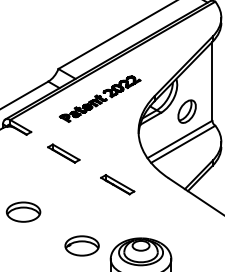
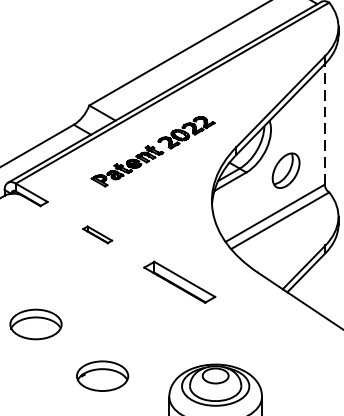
line: (212, 80) -> (324, 123), solid -> dashed
part: (63, 153) -> (97, 234), size x0.6
part: (117, 184) -> (179, 282), size x1.4
part: (81, 245) -> (101, 375), moved

